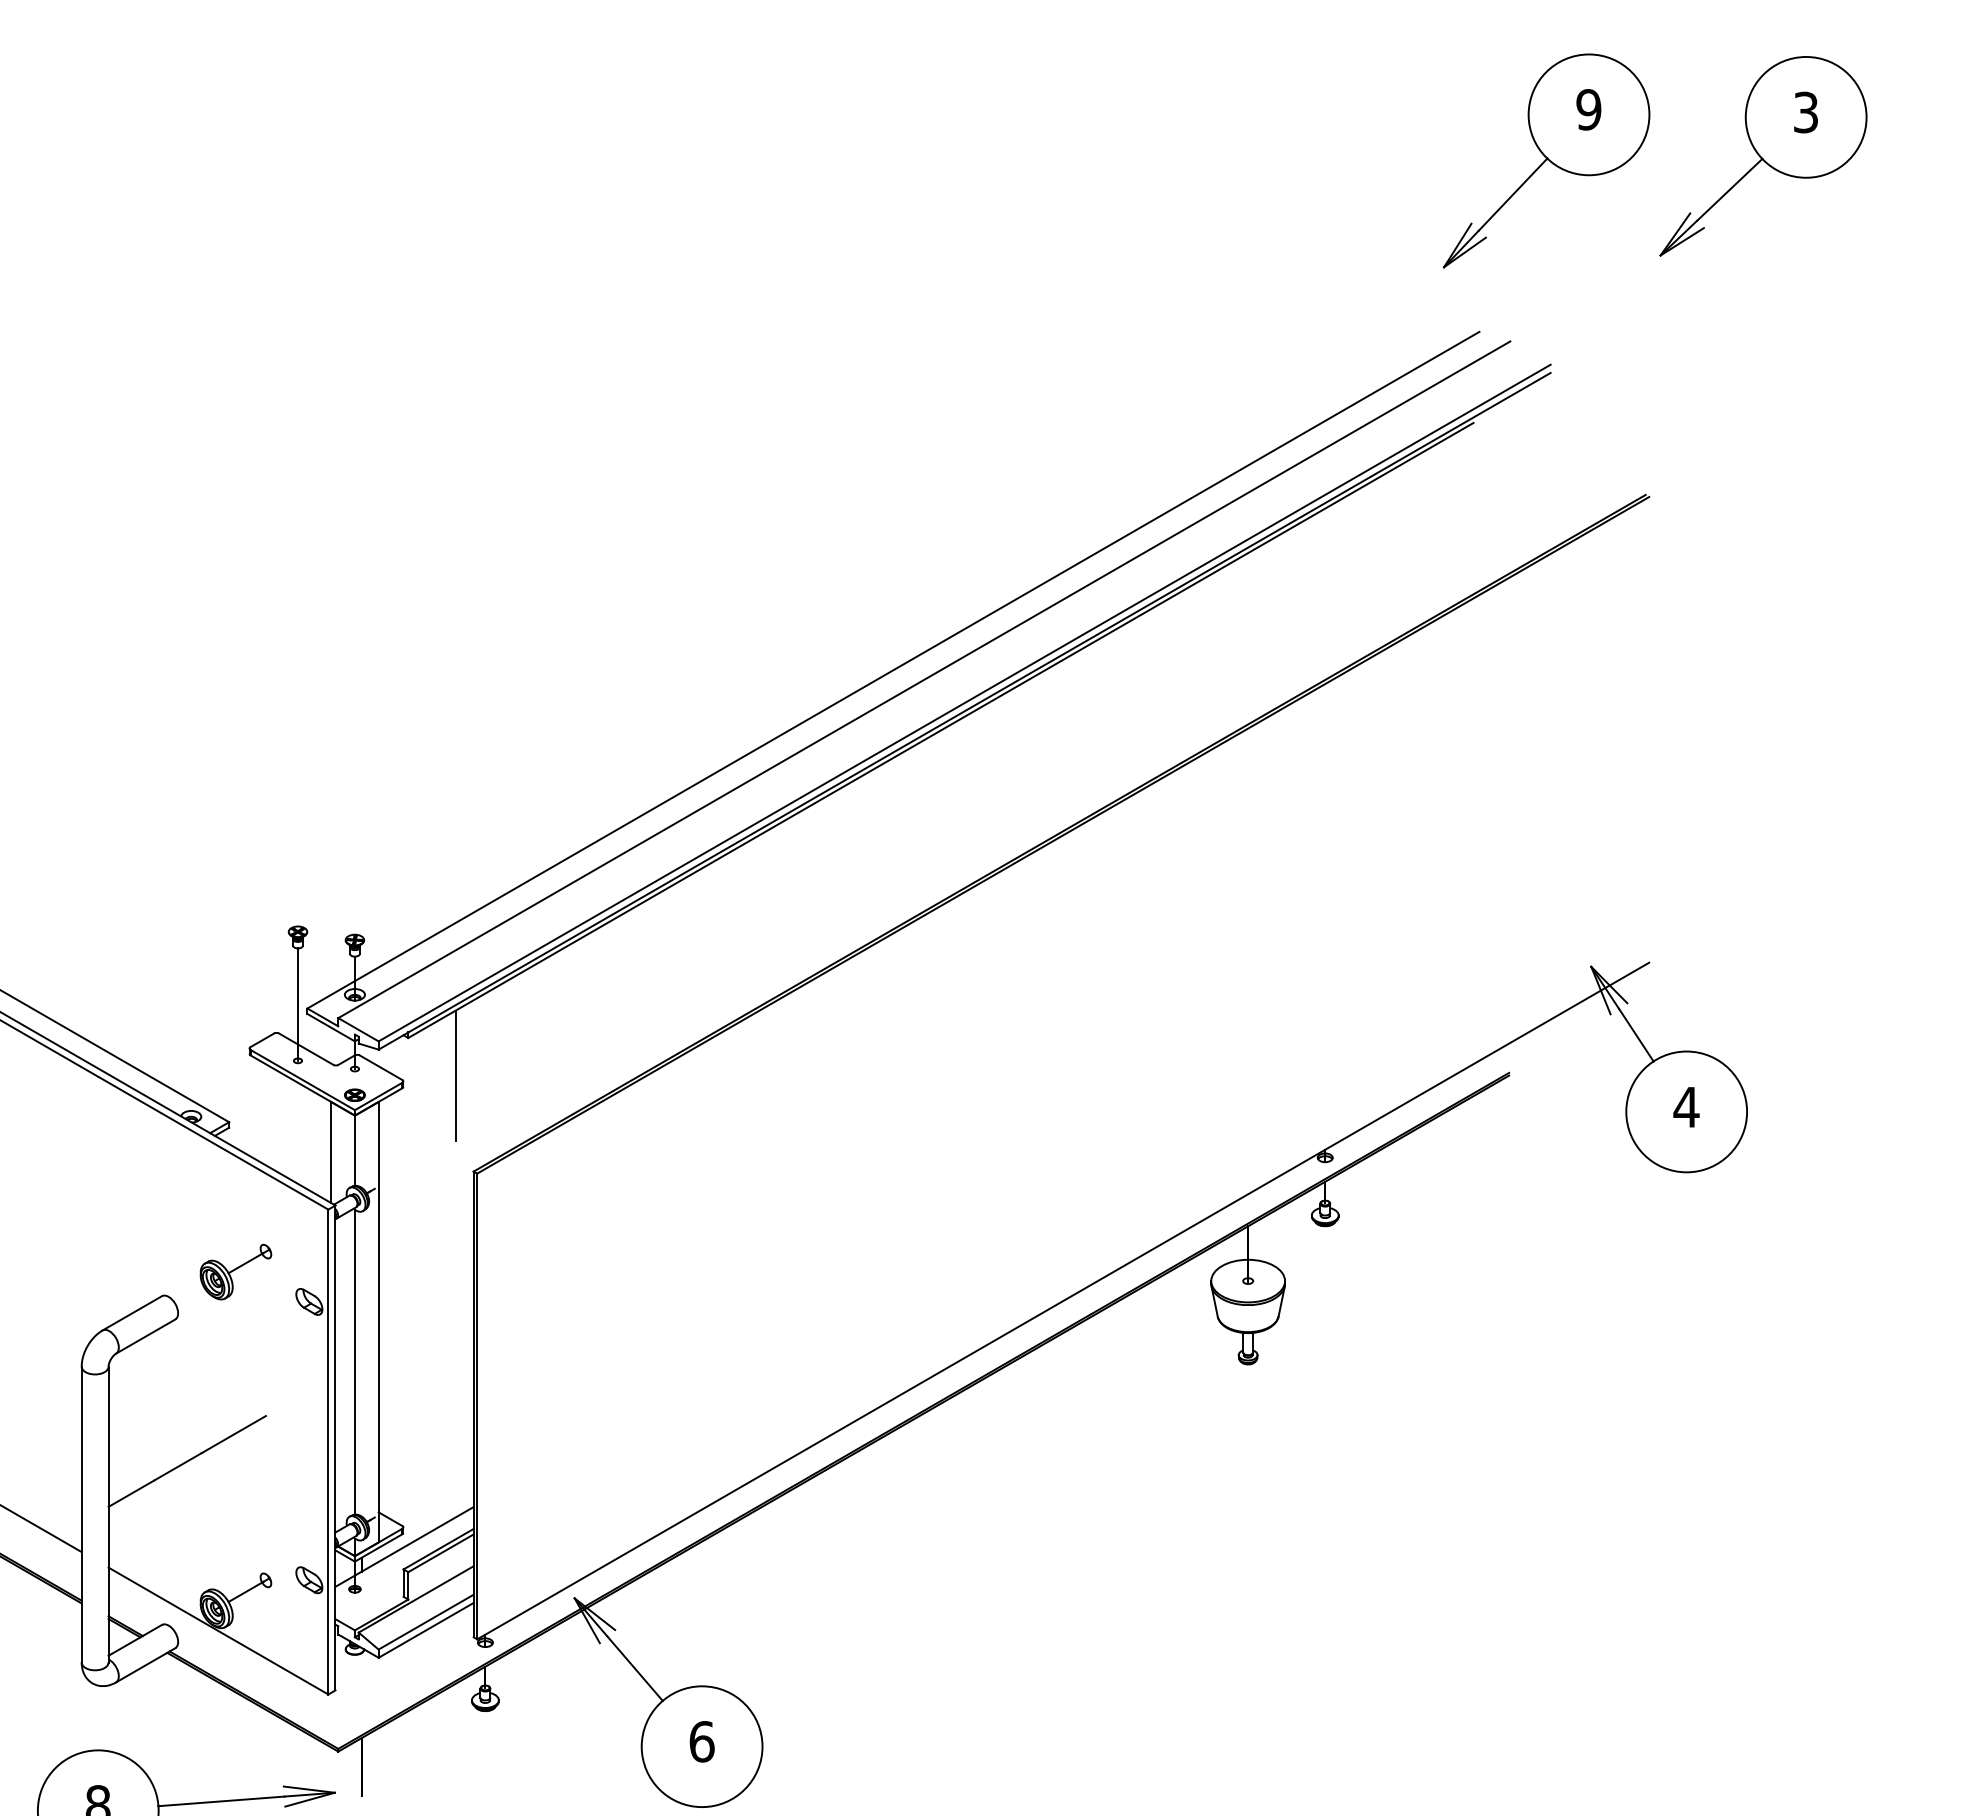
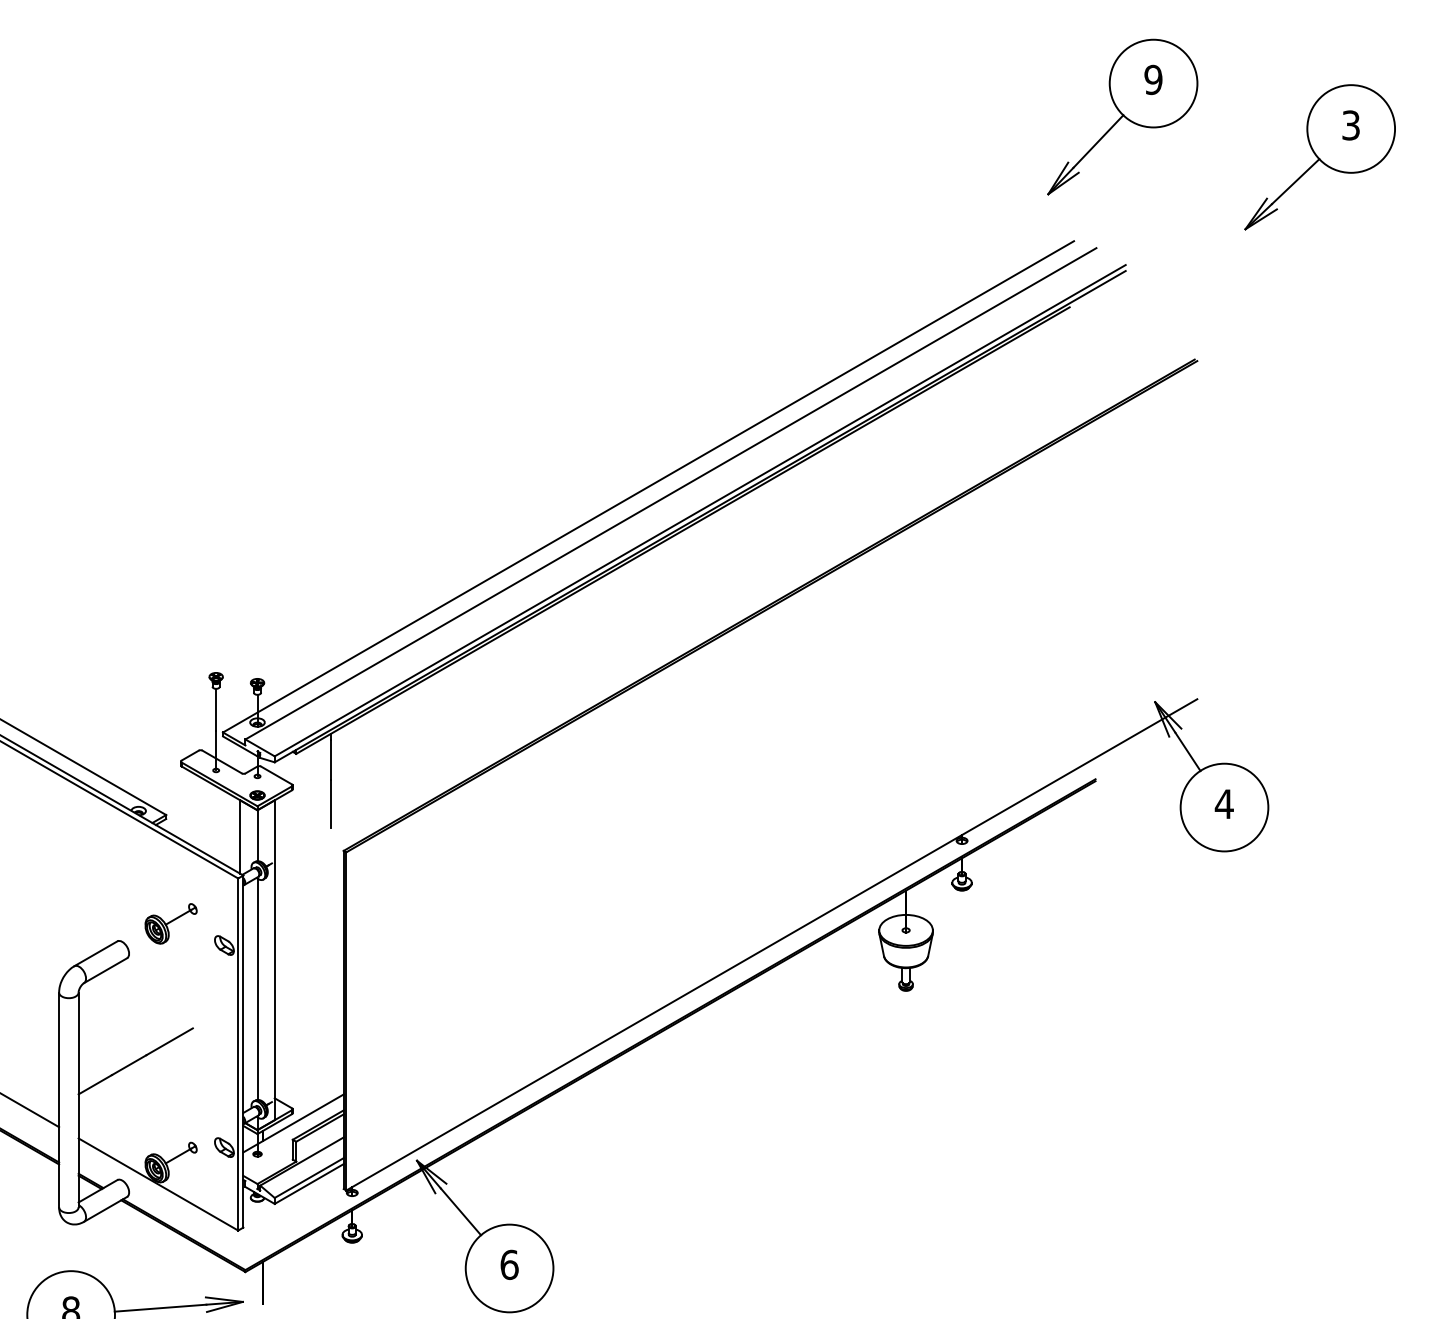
part: (1763, 156) -> (1320, 157), moved

